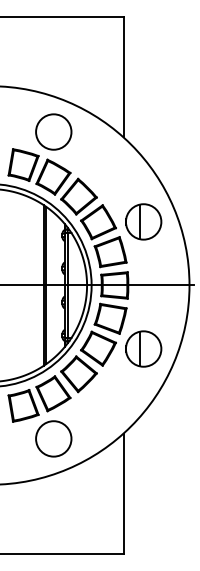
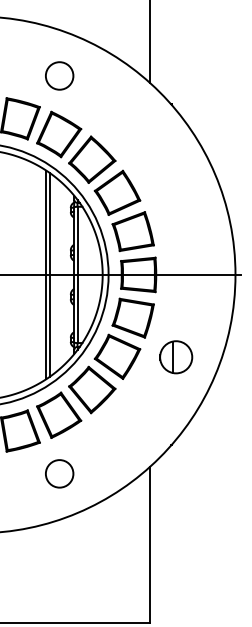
circle: (53, 131) -> (59, 75), size x0.6
part: (143, 221) -> (175, 191), removed
part: (143, 348) -> (175, 356), size x0.7
circle: (53, 438) -> (59, 473), size x0.6

